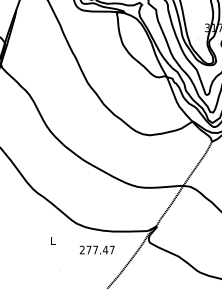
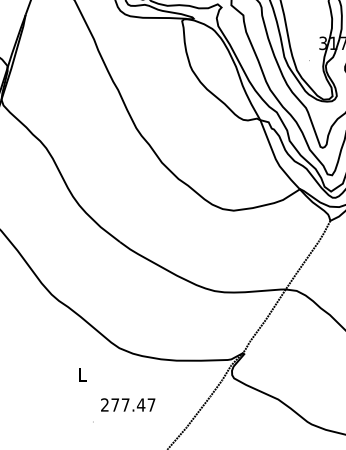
text: (96, 249) -> (127, 404), moved

